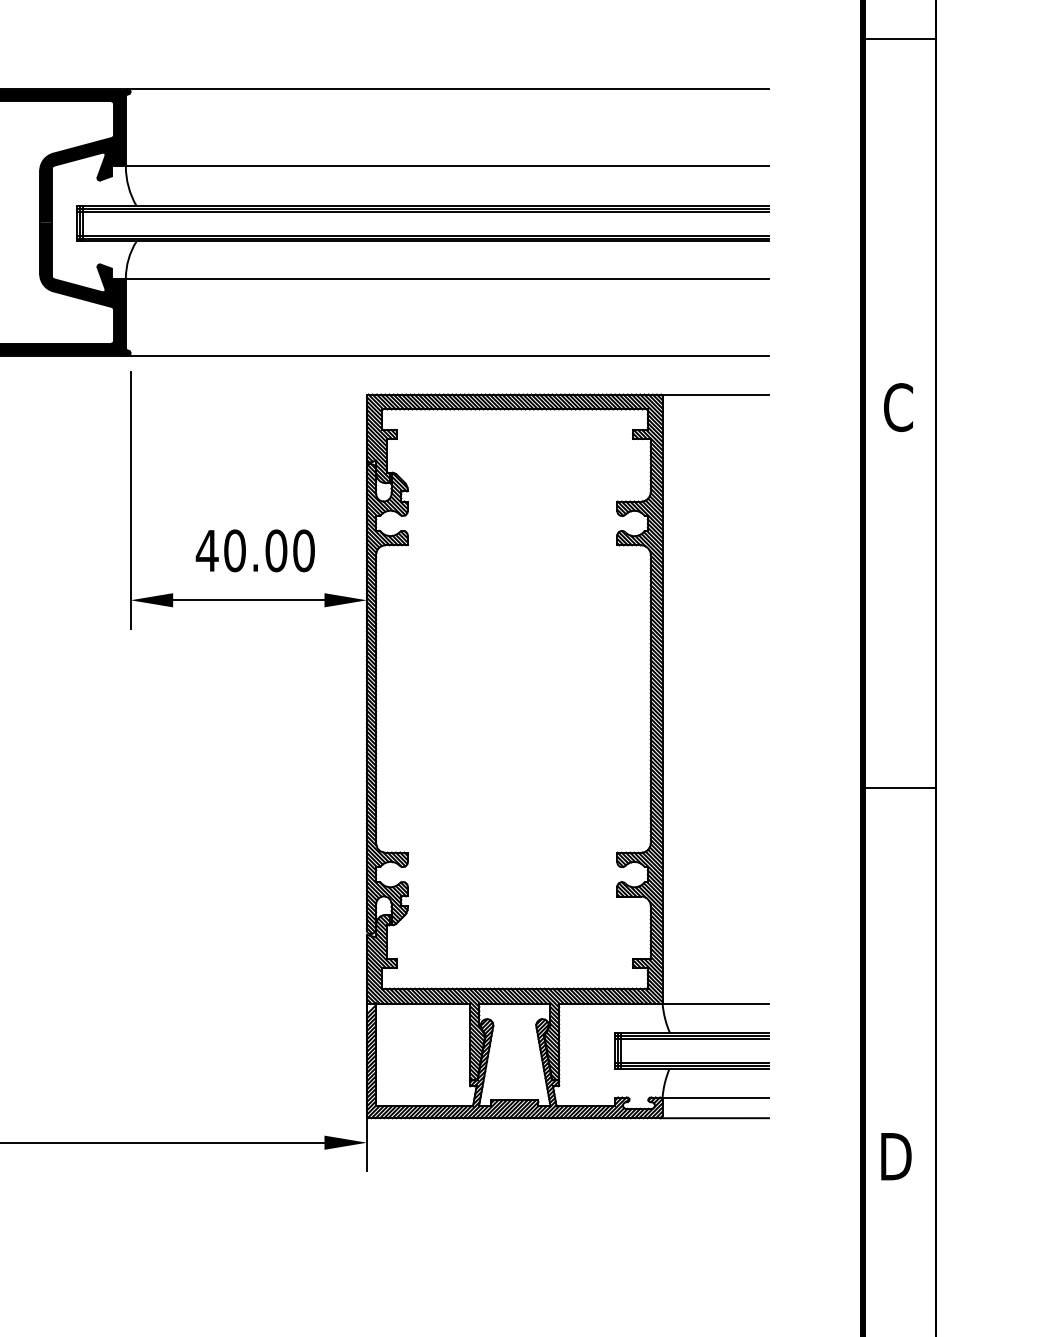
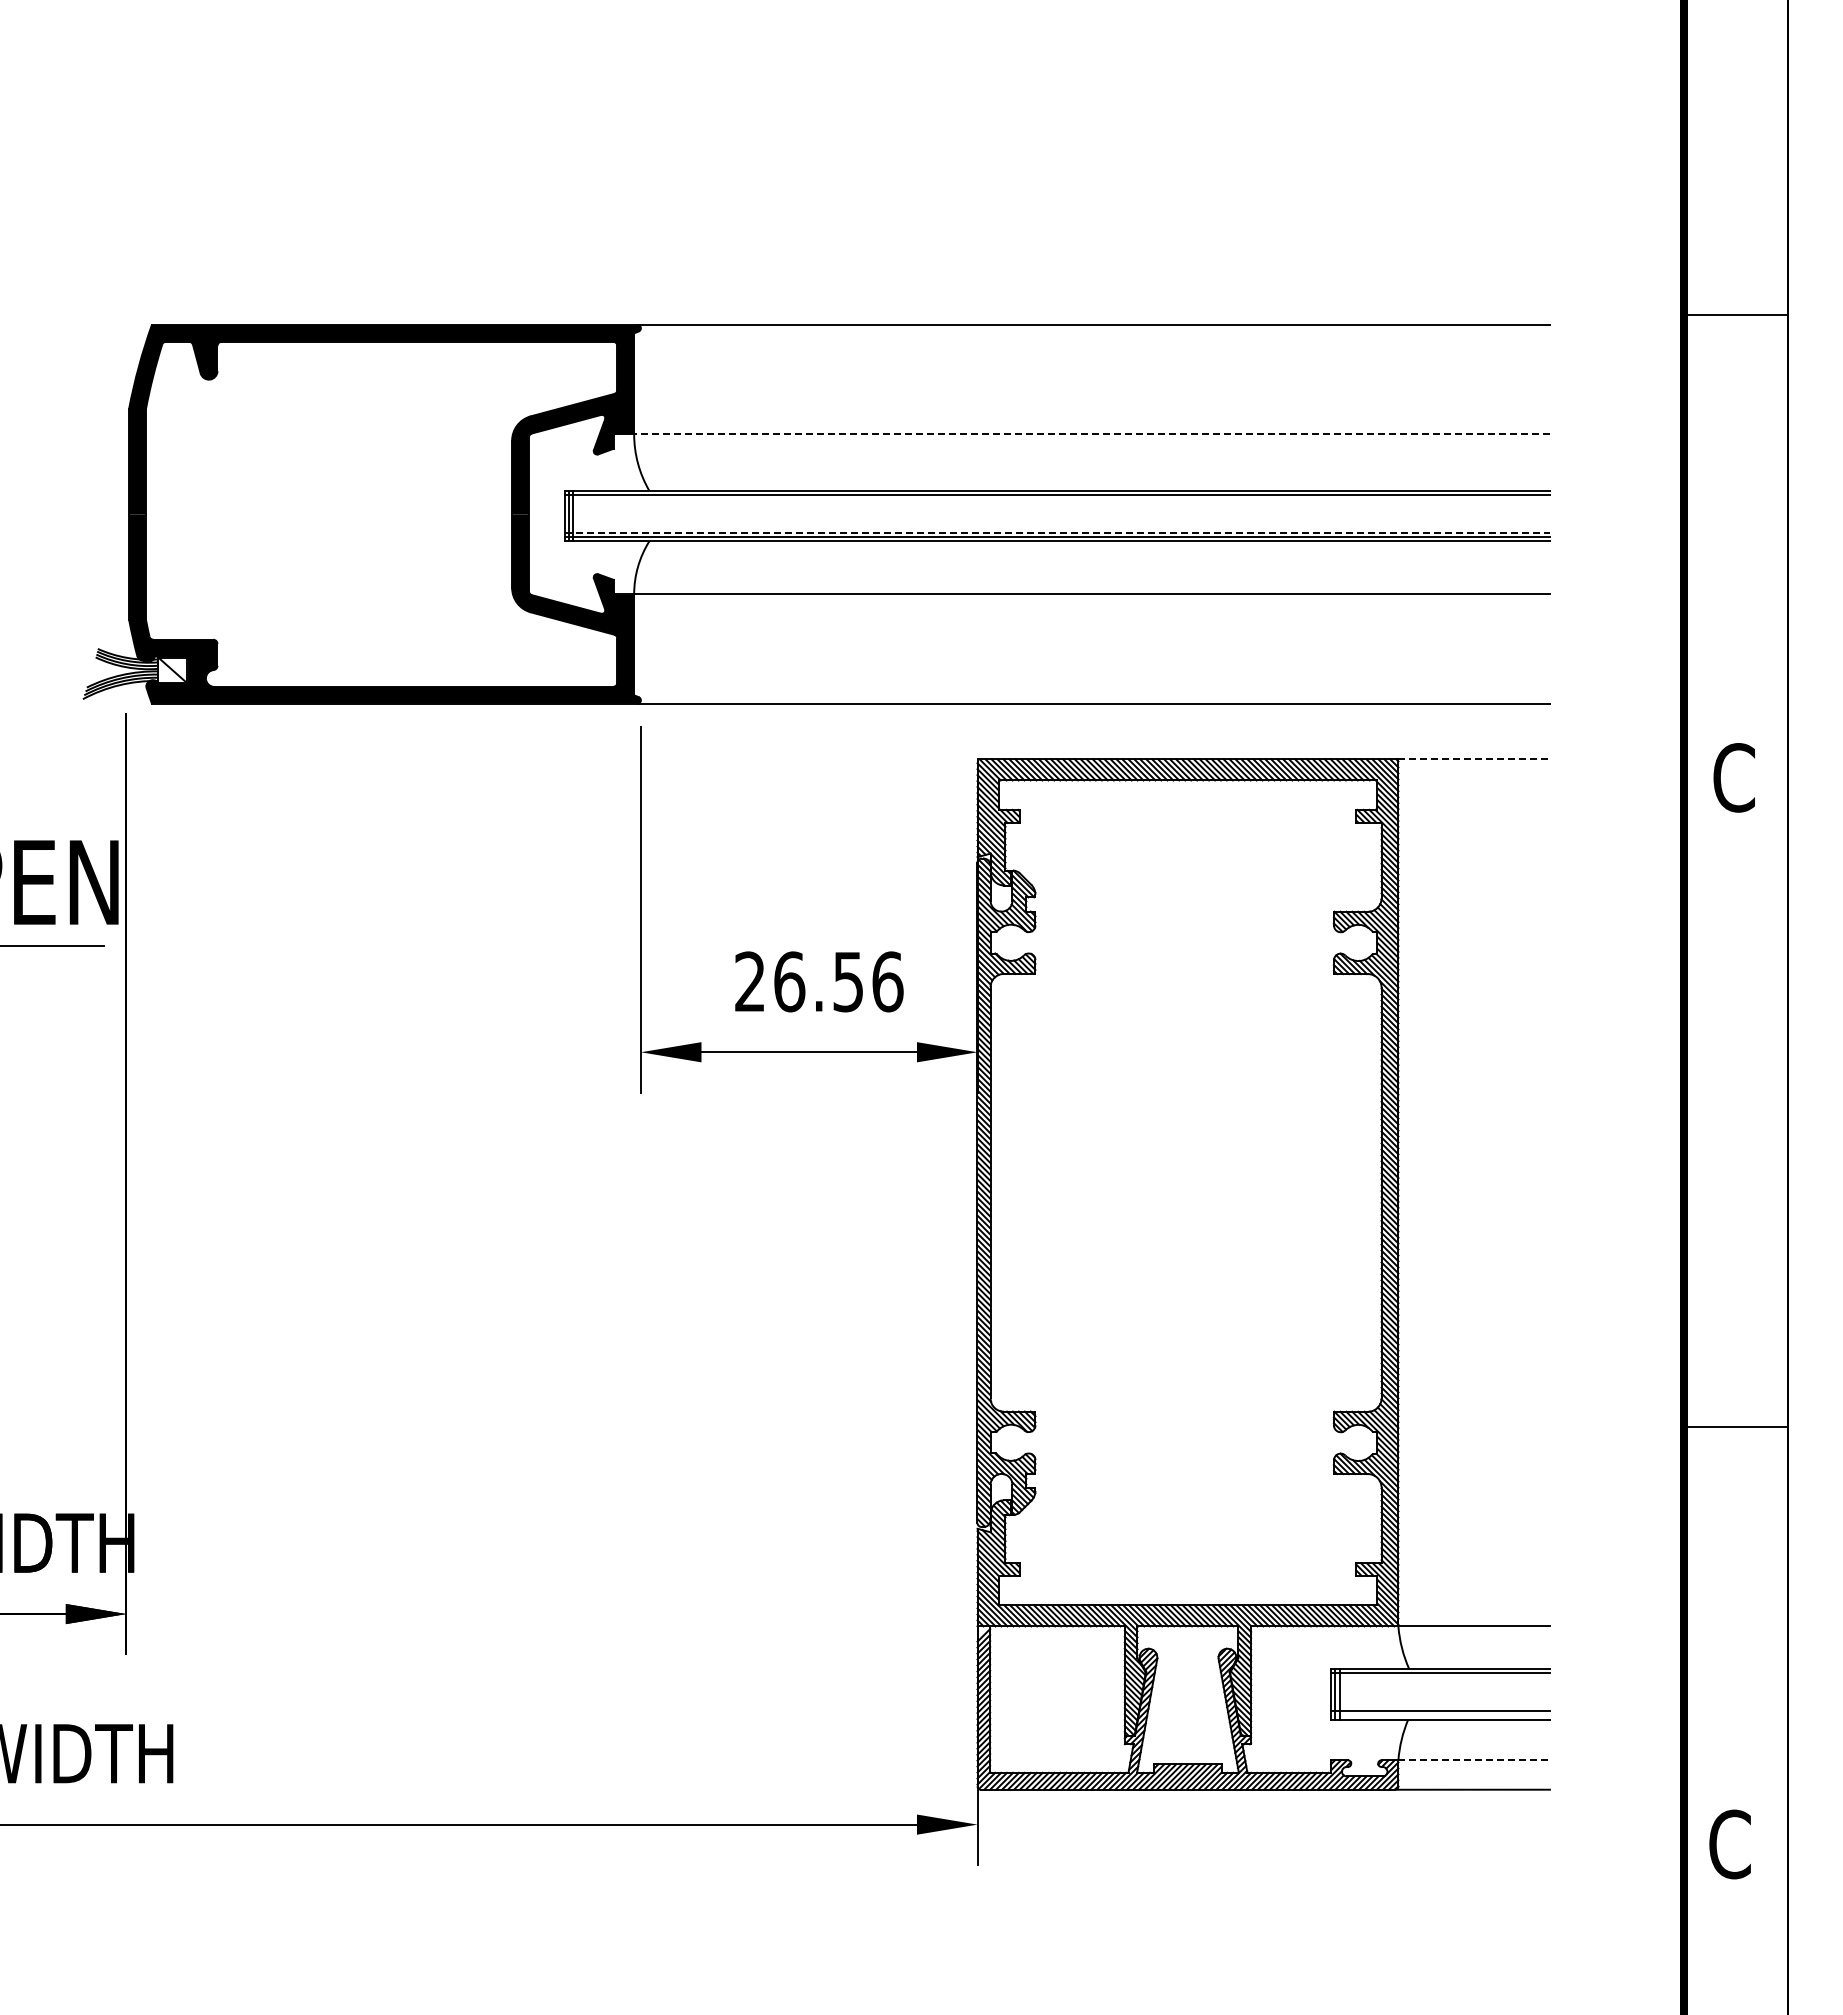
line: (899, 39) -> (1735, 315), moved
line: (447, 166) -> (1092, 434), solid -> dashed
line: (422, 212) -> (1056, 499), removed
line: (423, 235) -> (1057, 532), solid -> dashed
line: (716, 394) -> (1474, 759), solid -> dashed
text: (255, 550) -> (818, 981), 40.00 -> 26.56
line: (899, 787) -> (1735, 1426), moved
line: (692, 1039) -> (1440, 1677), removed
line: (692, 1066) -> (1440, 1715), removed
line: (716, 1097) -> (1474, 1760), solid -> dashed
text: (895, 1156) -> (1730, 1844), D -> C

